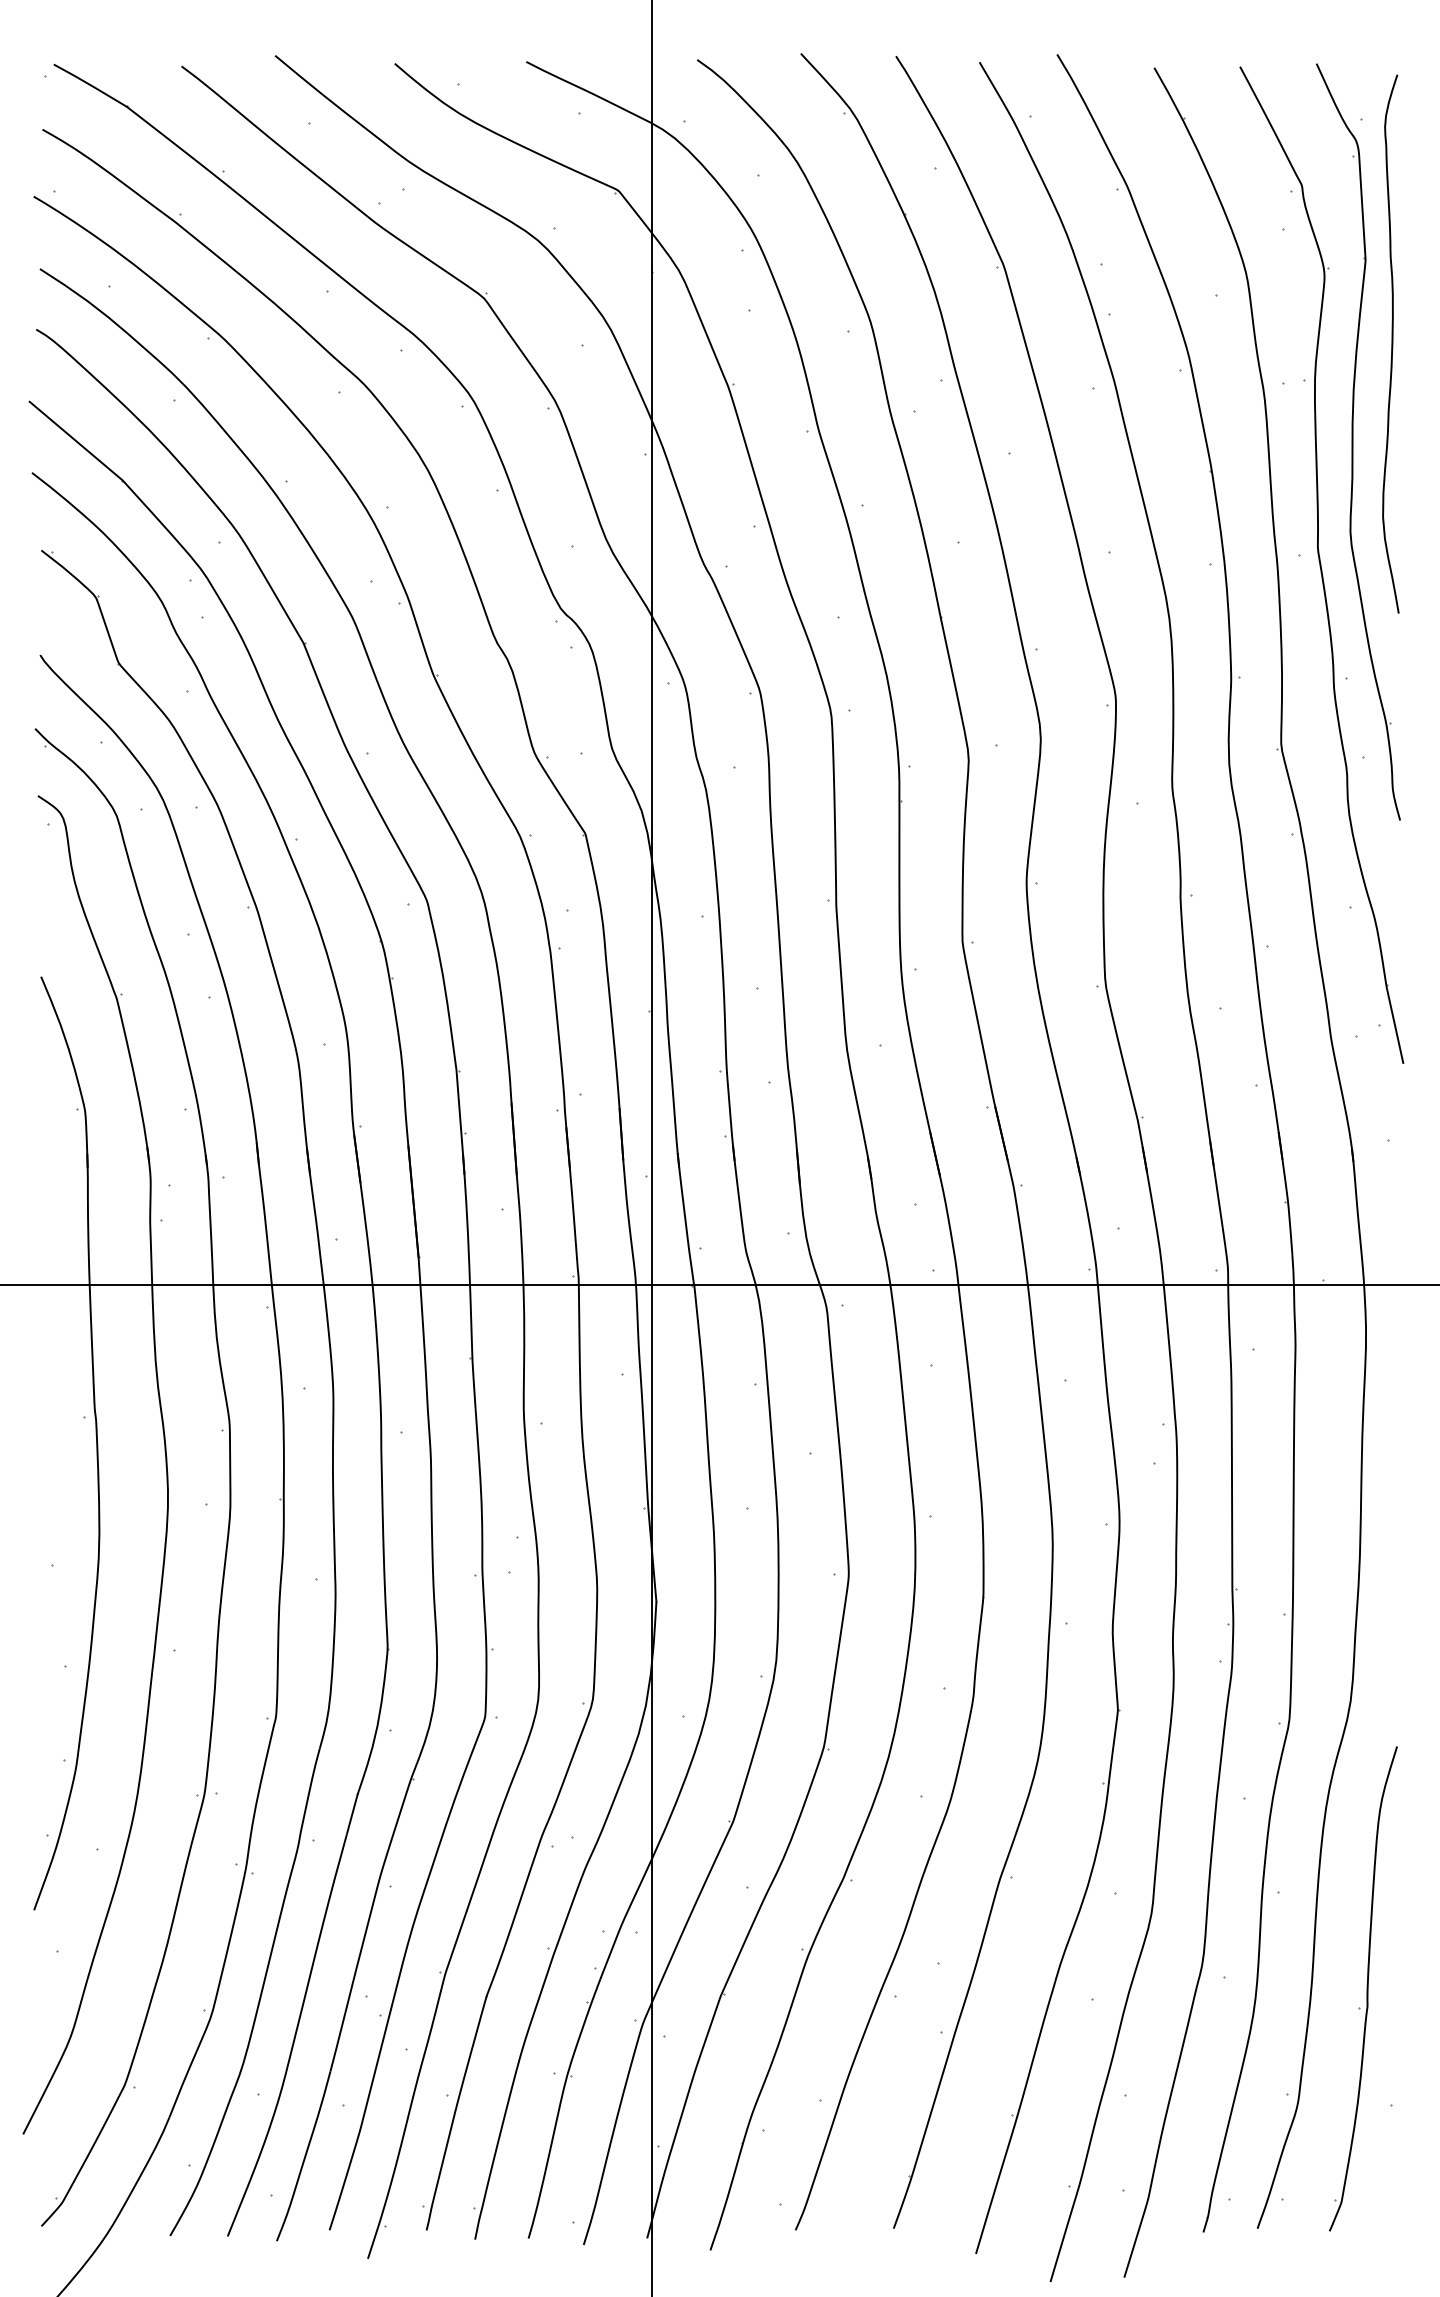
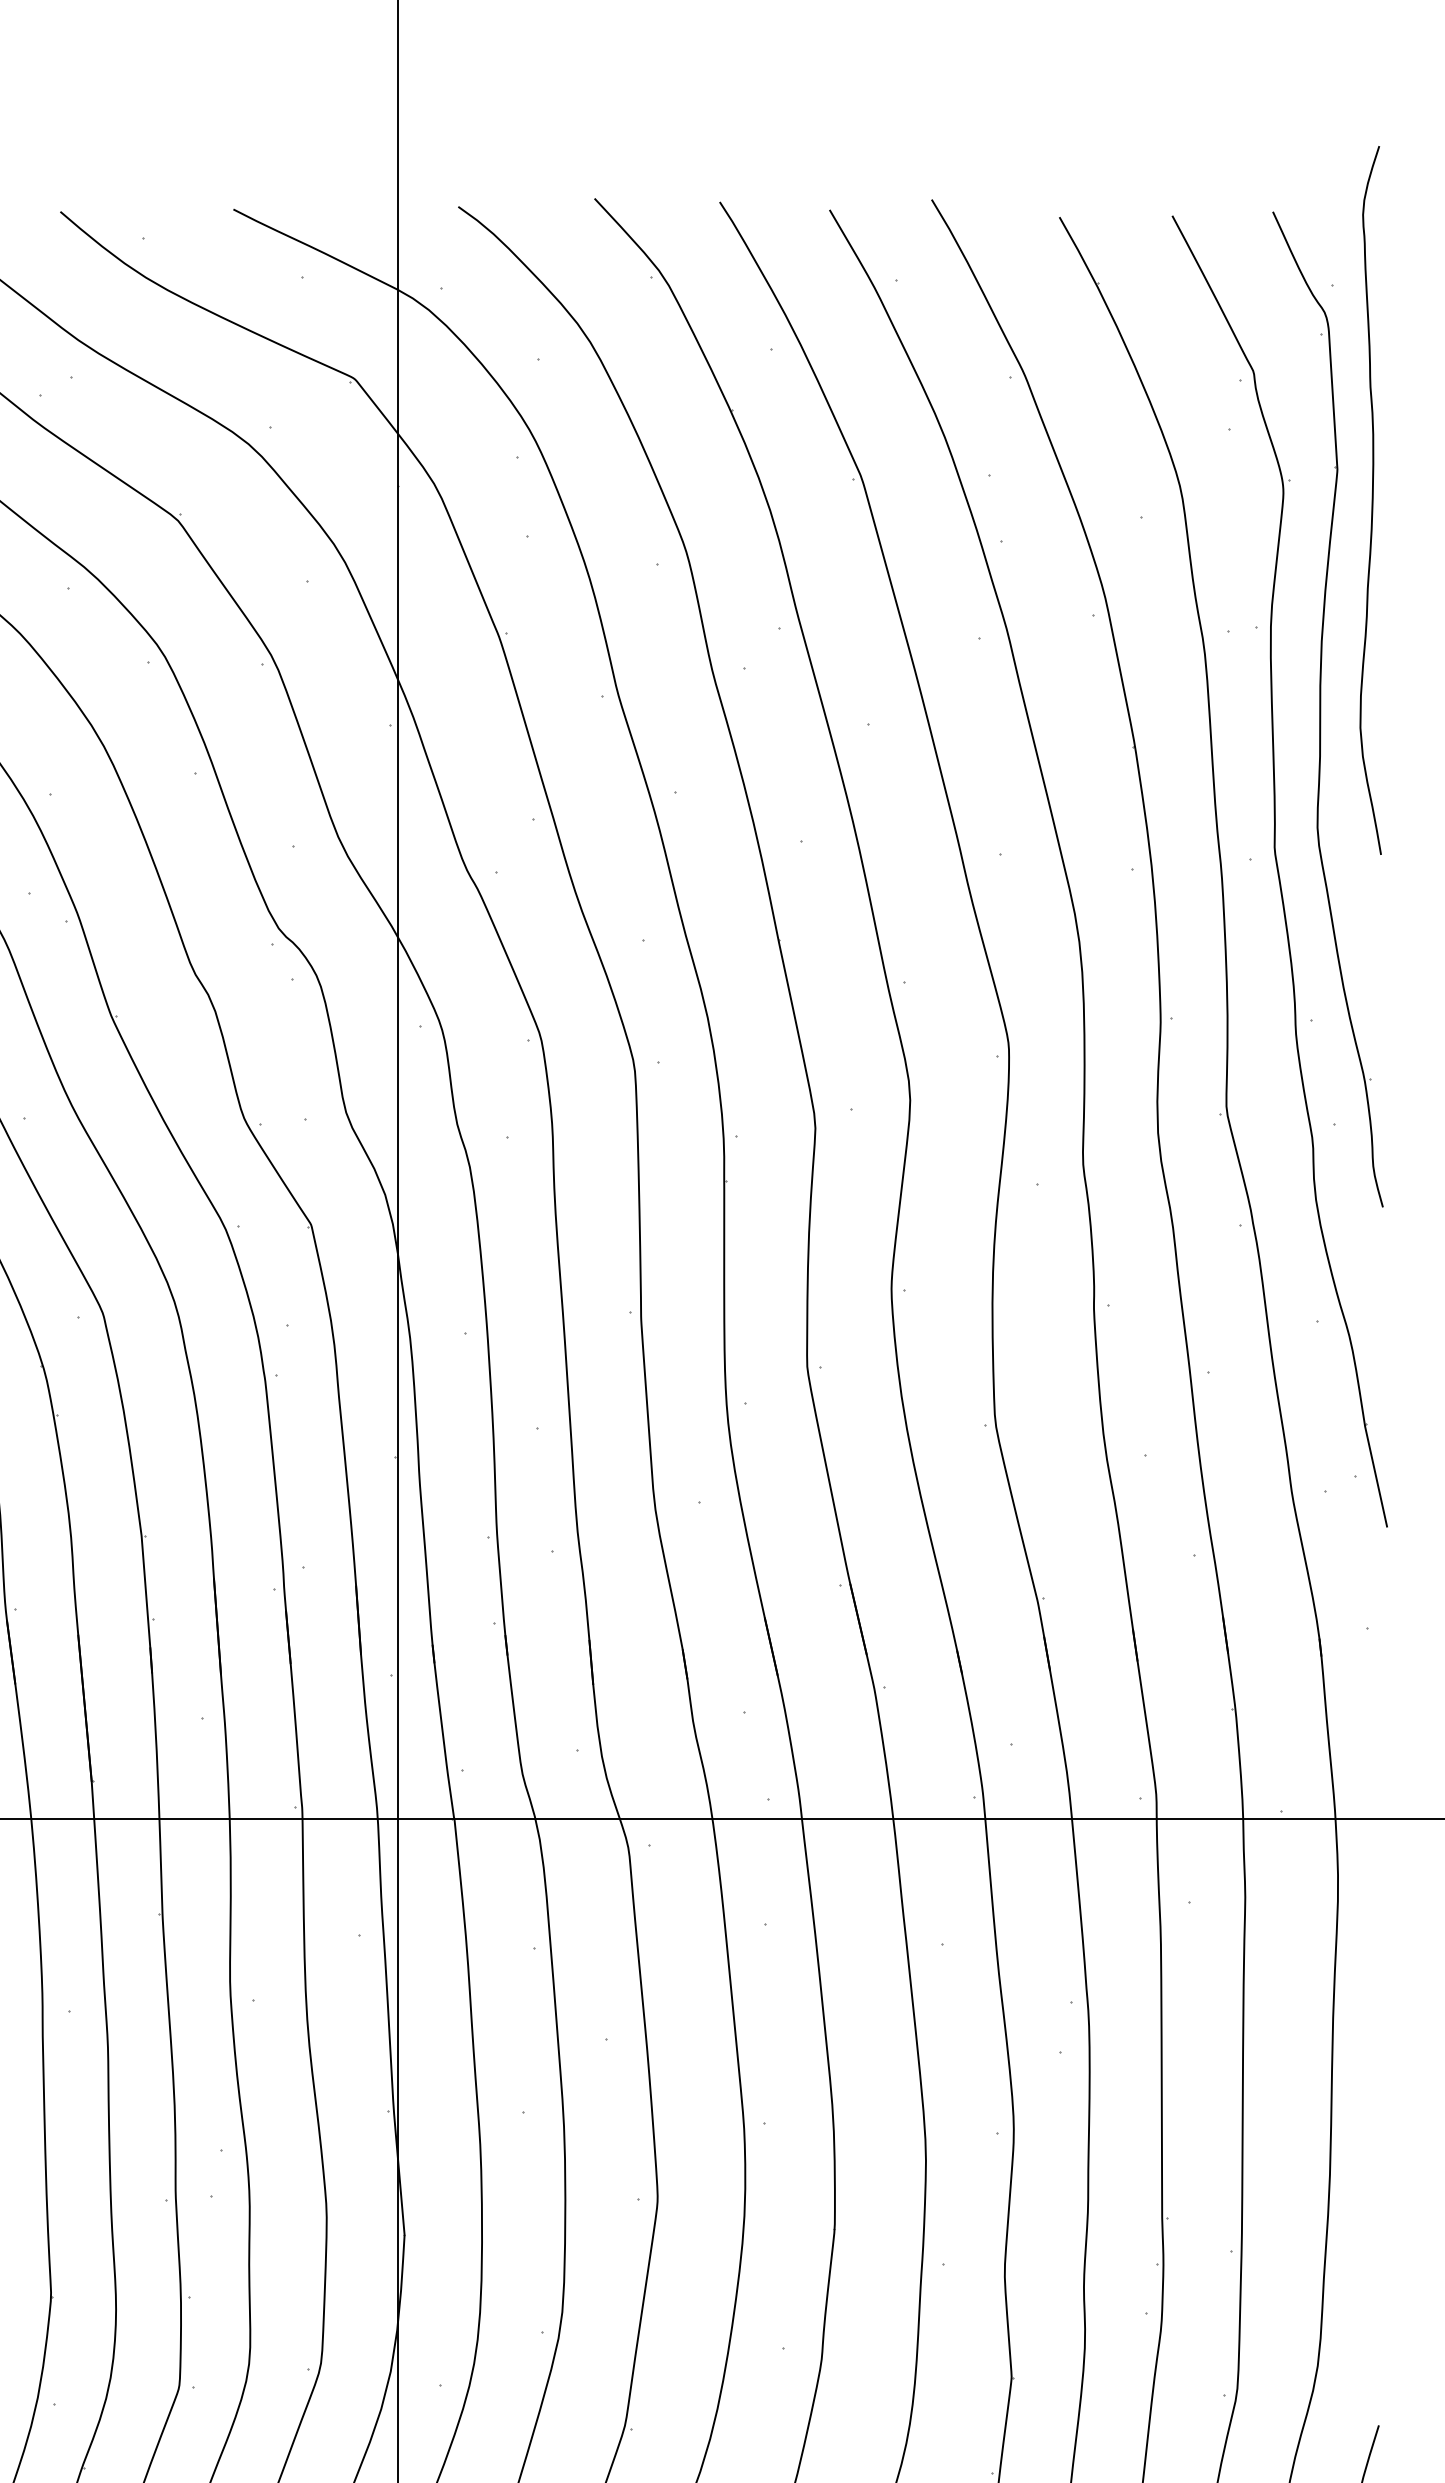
curve: (1391, 343) -> (1371, 499), moved

